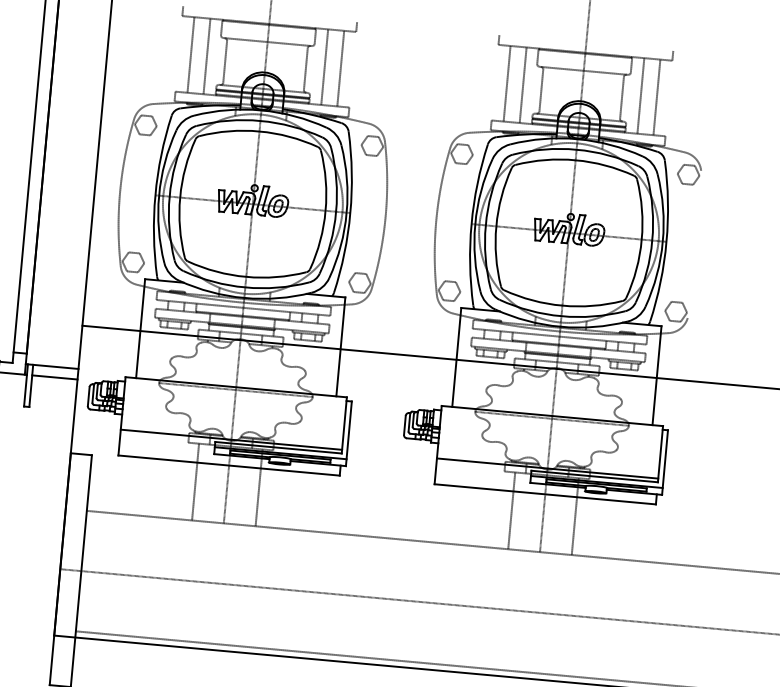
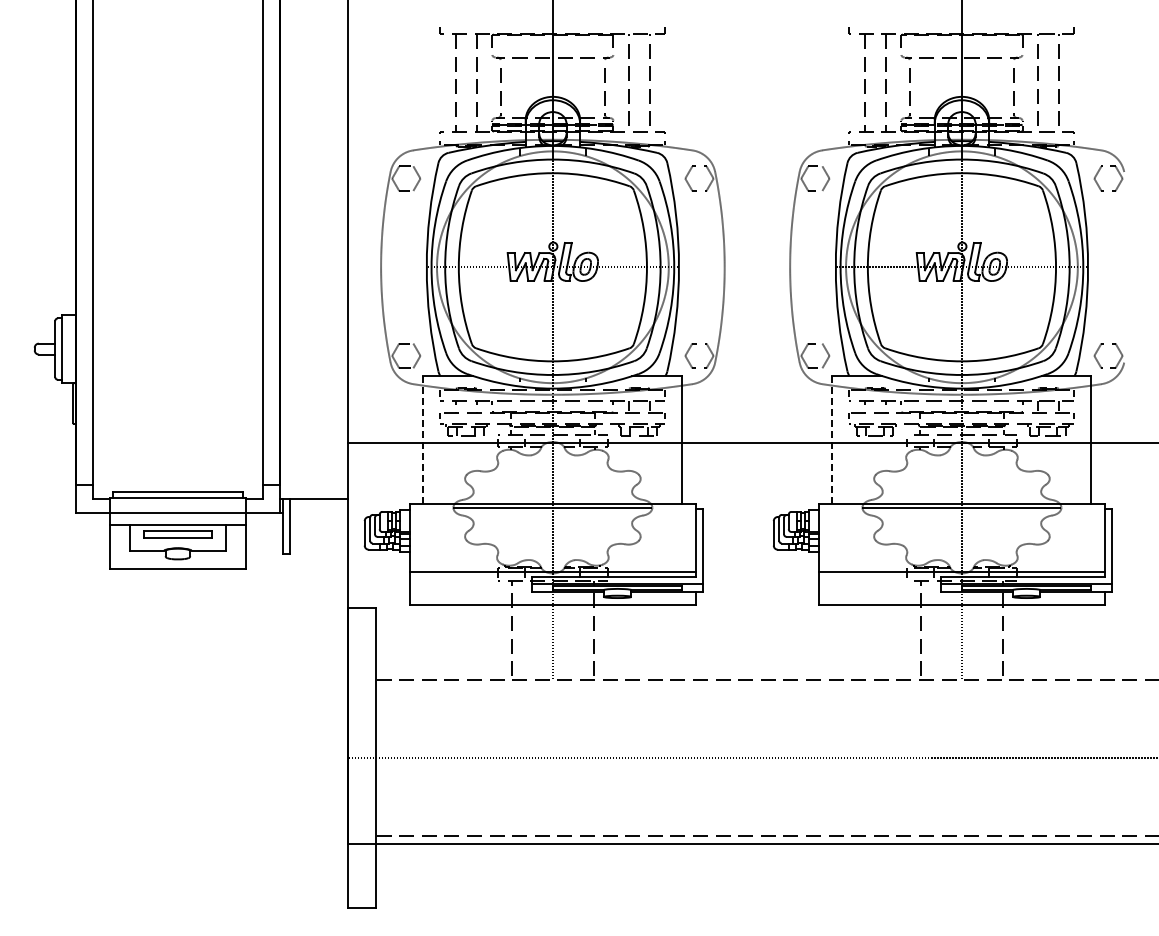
line: (140, 328) -> (423, 439), solid -> dashed
line: (456, 356) -> (832, 439), solid -> dashed
line: (54, 377) -> (318, 512), removed

